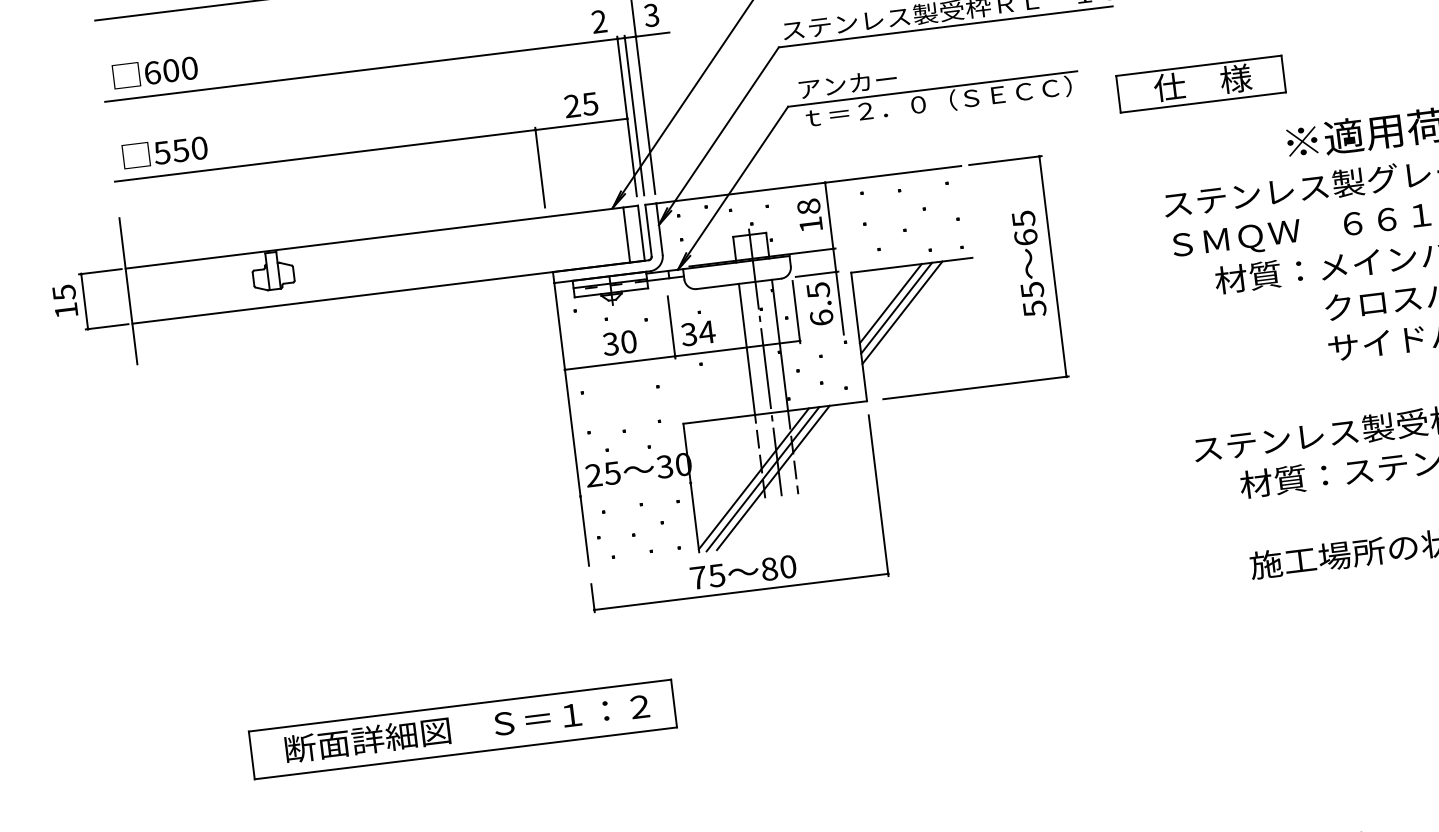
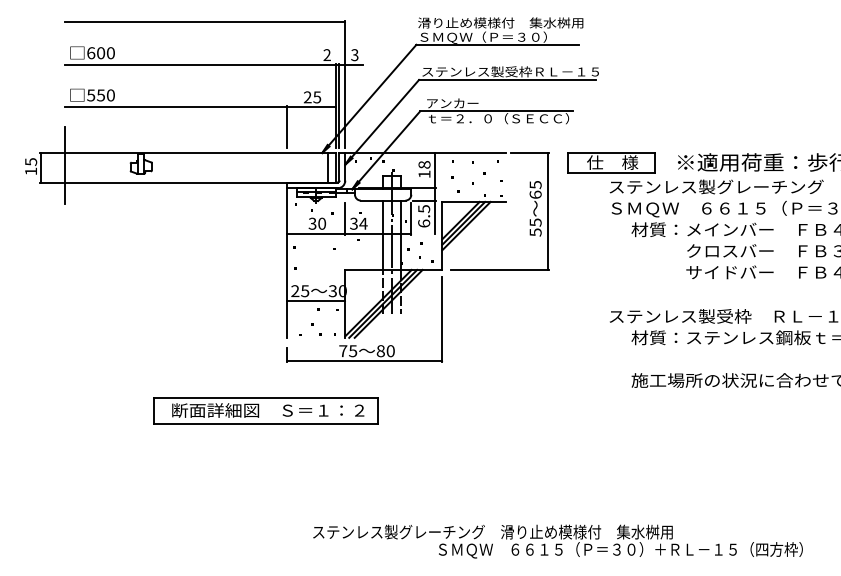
part: (1200, 83) -> (611, 162), moved
line: (636, 490) -> (316, 301), added
part: (462, 728) -> (265, 410), moved

